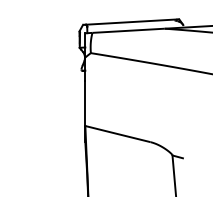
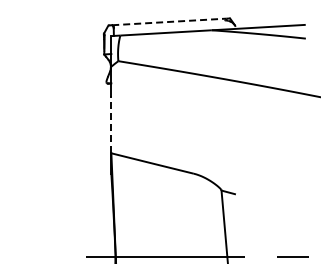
line: (131, 21) -> (169, 21), solid -> dashed
line: (85, 103) -> (111, 124), solid -> dashed

